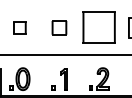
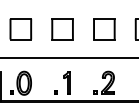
part: (19, 27) -> (20, 28), size x1.67
part: (59, 27) -> (62, 28), size x1.43
part: (98, 27) -> (103, 28), size x0.62

